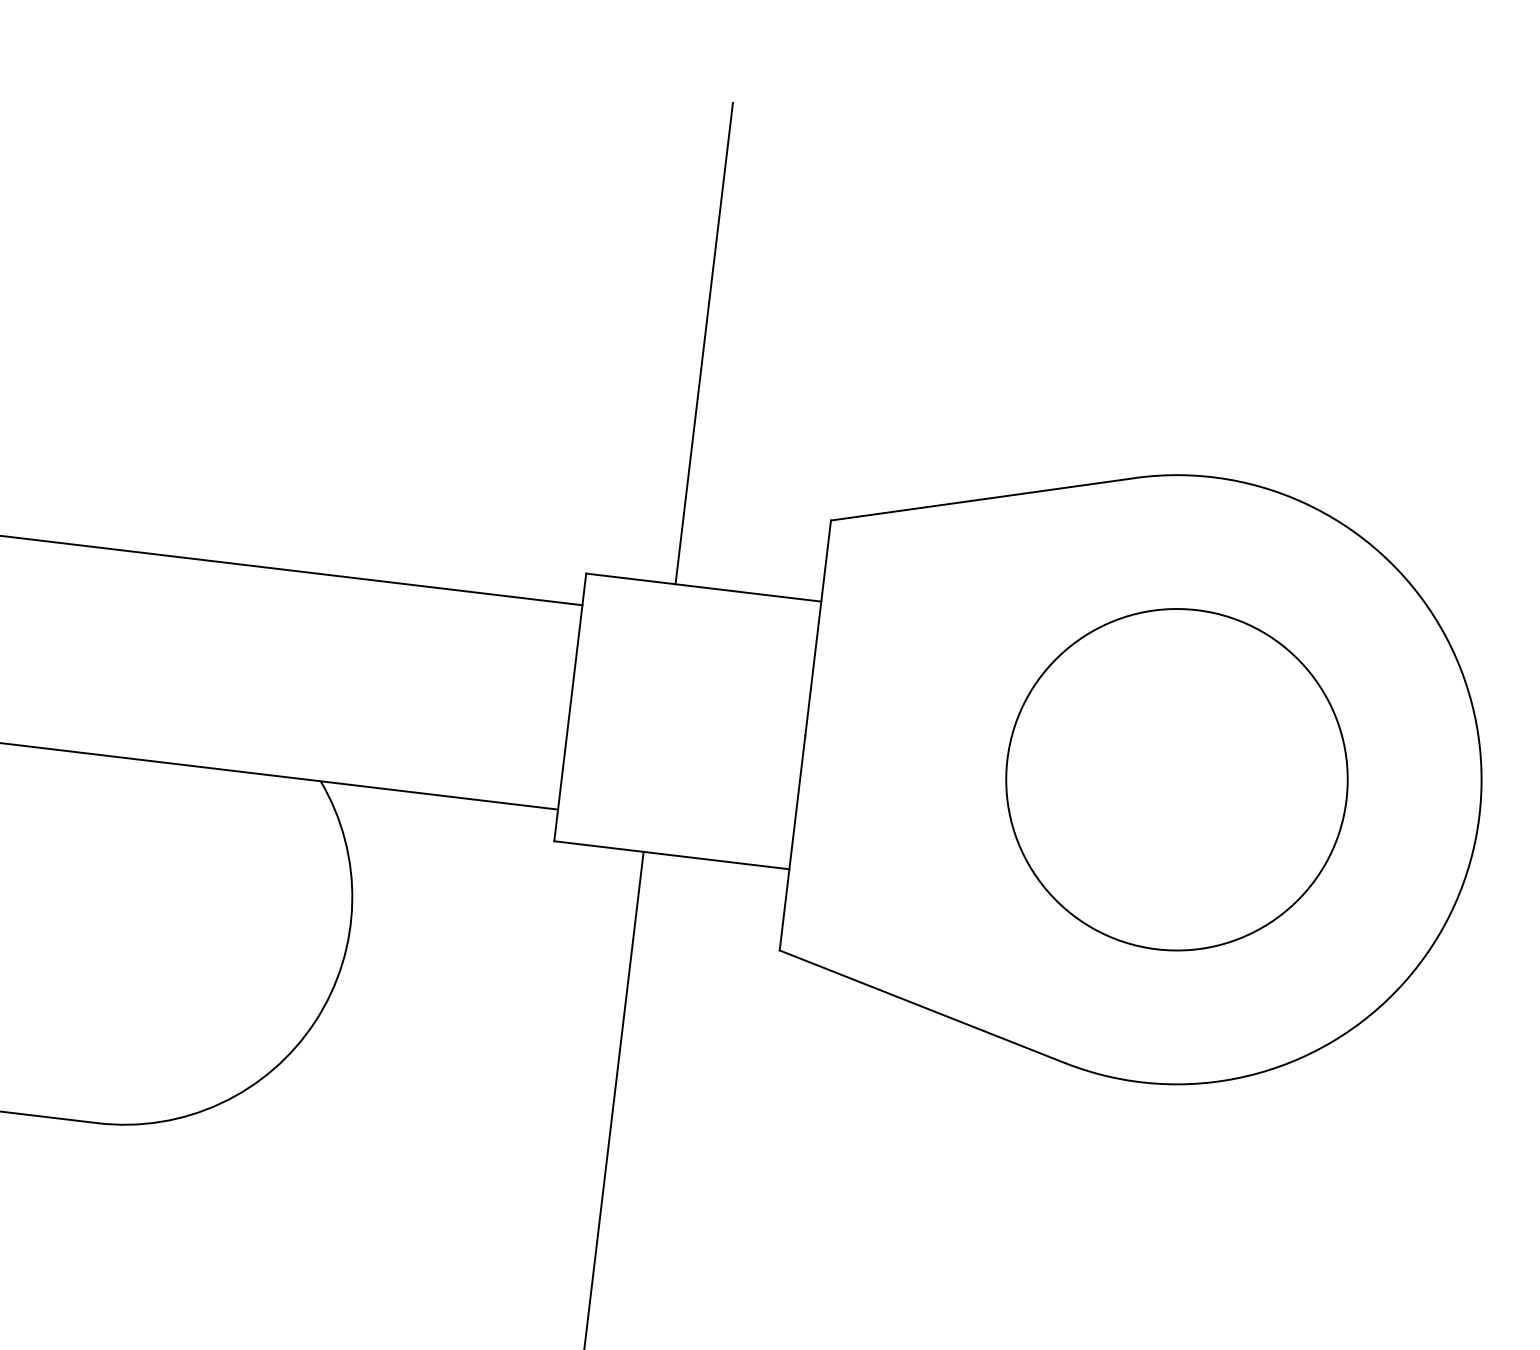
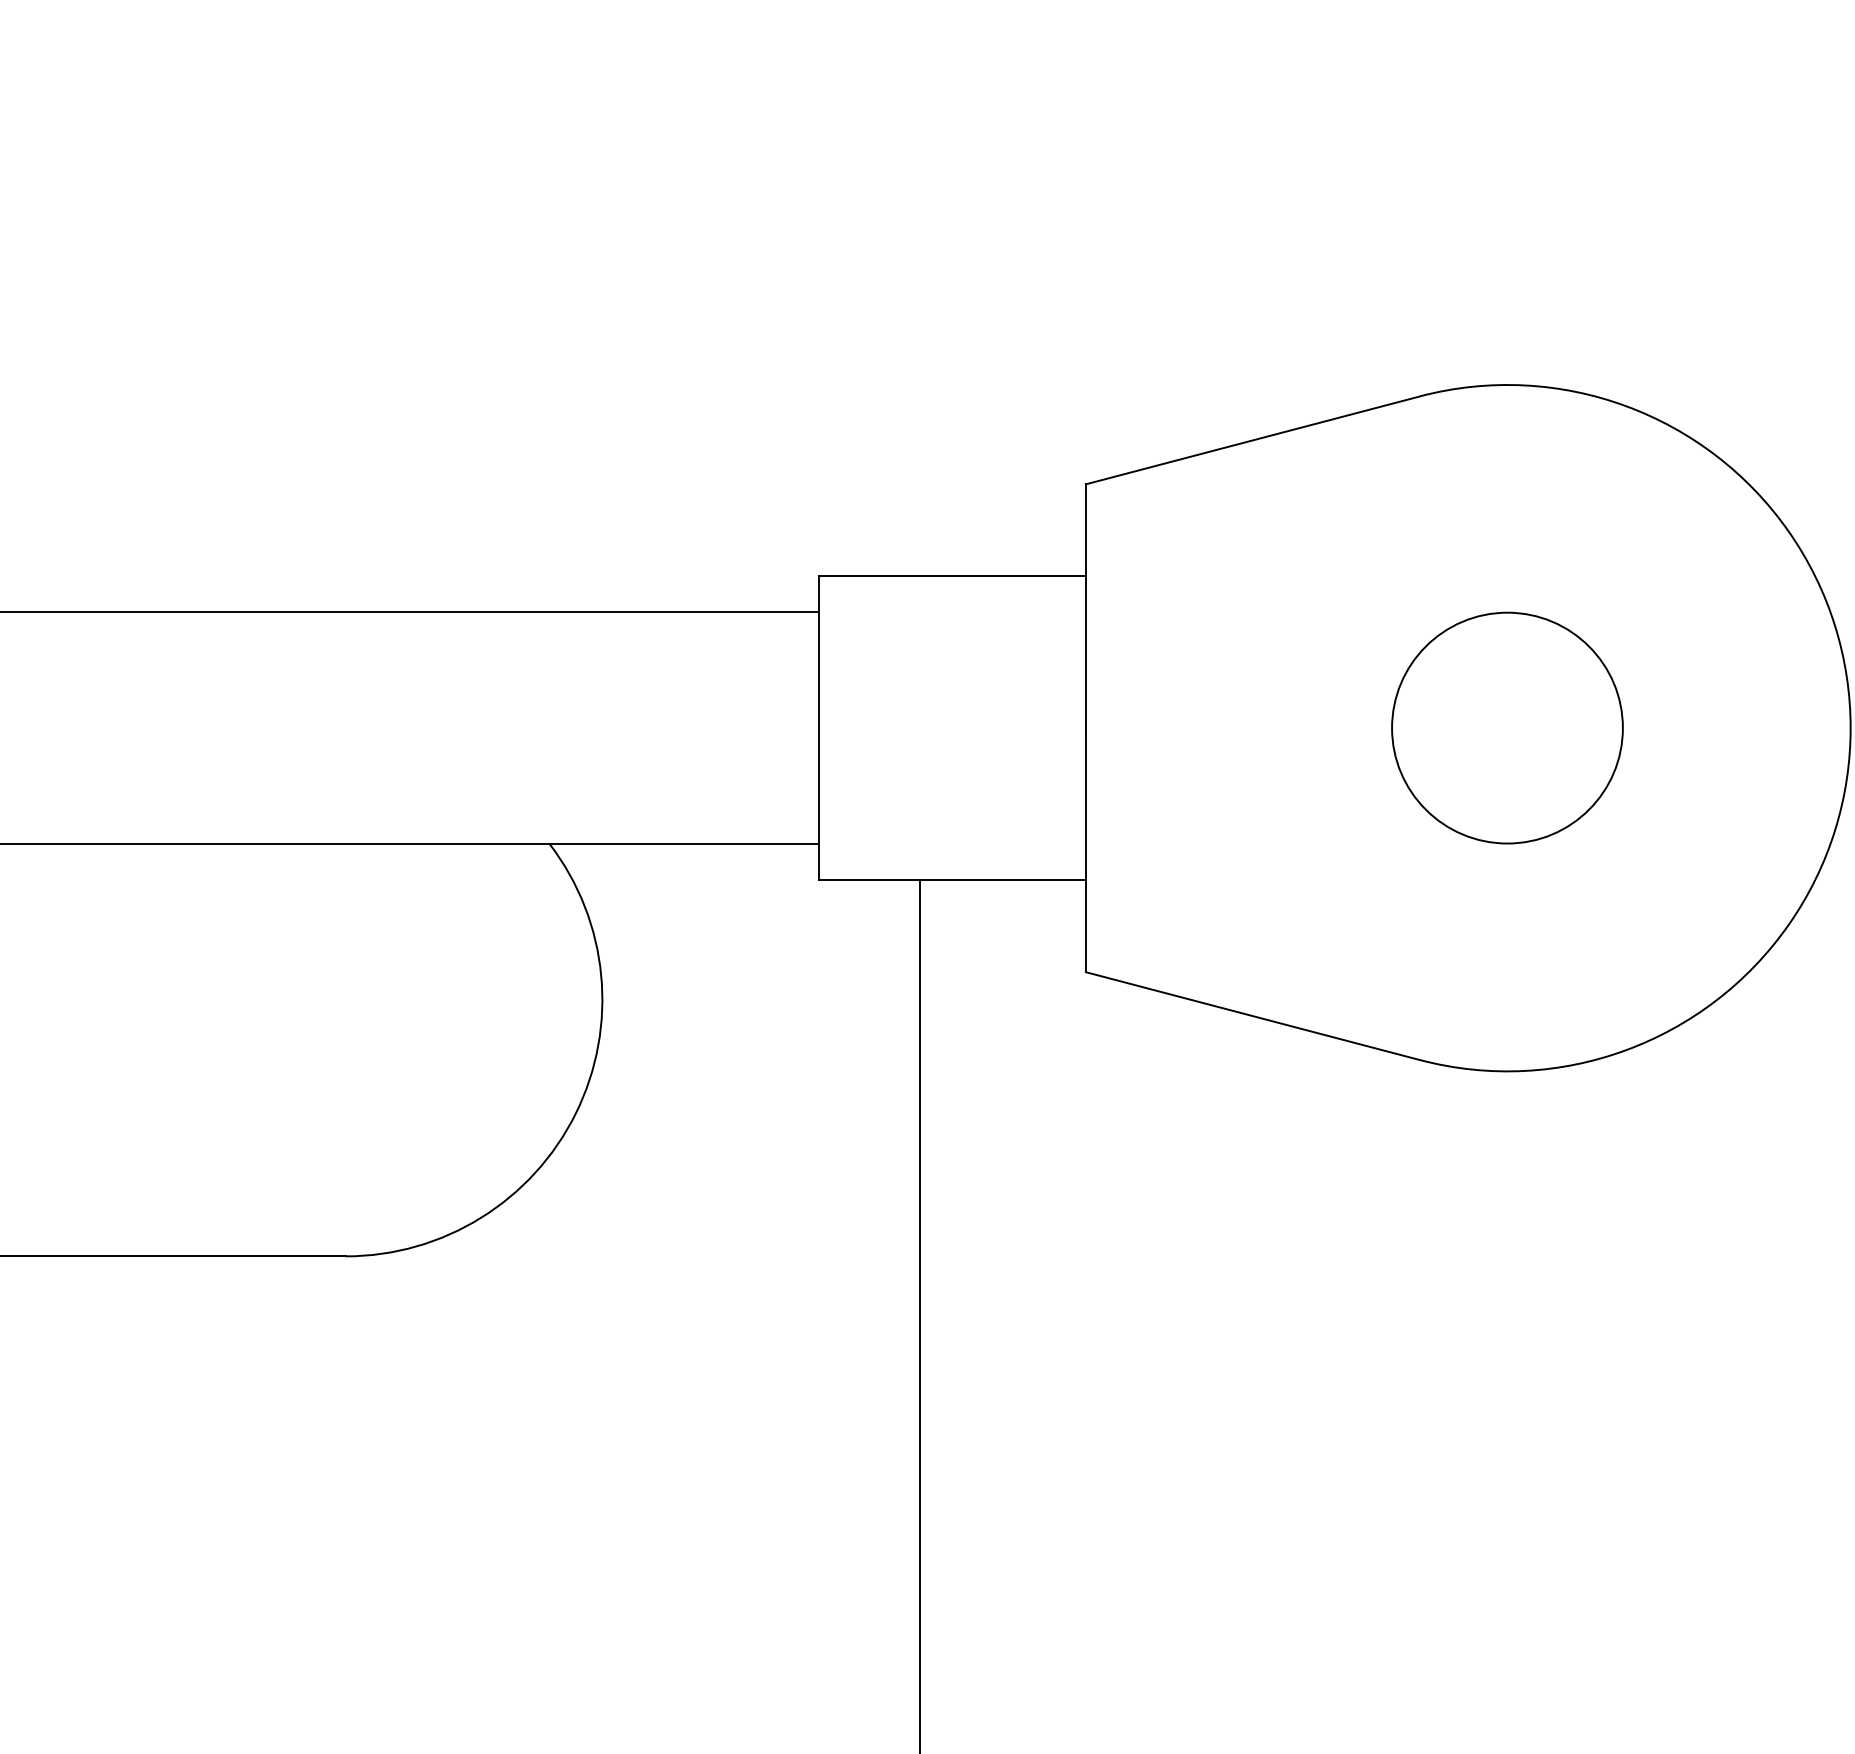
line: (704, 343) -> (920, 303), removed
circle: (1177, 779) -> (1507, 727), size x0.6

